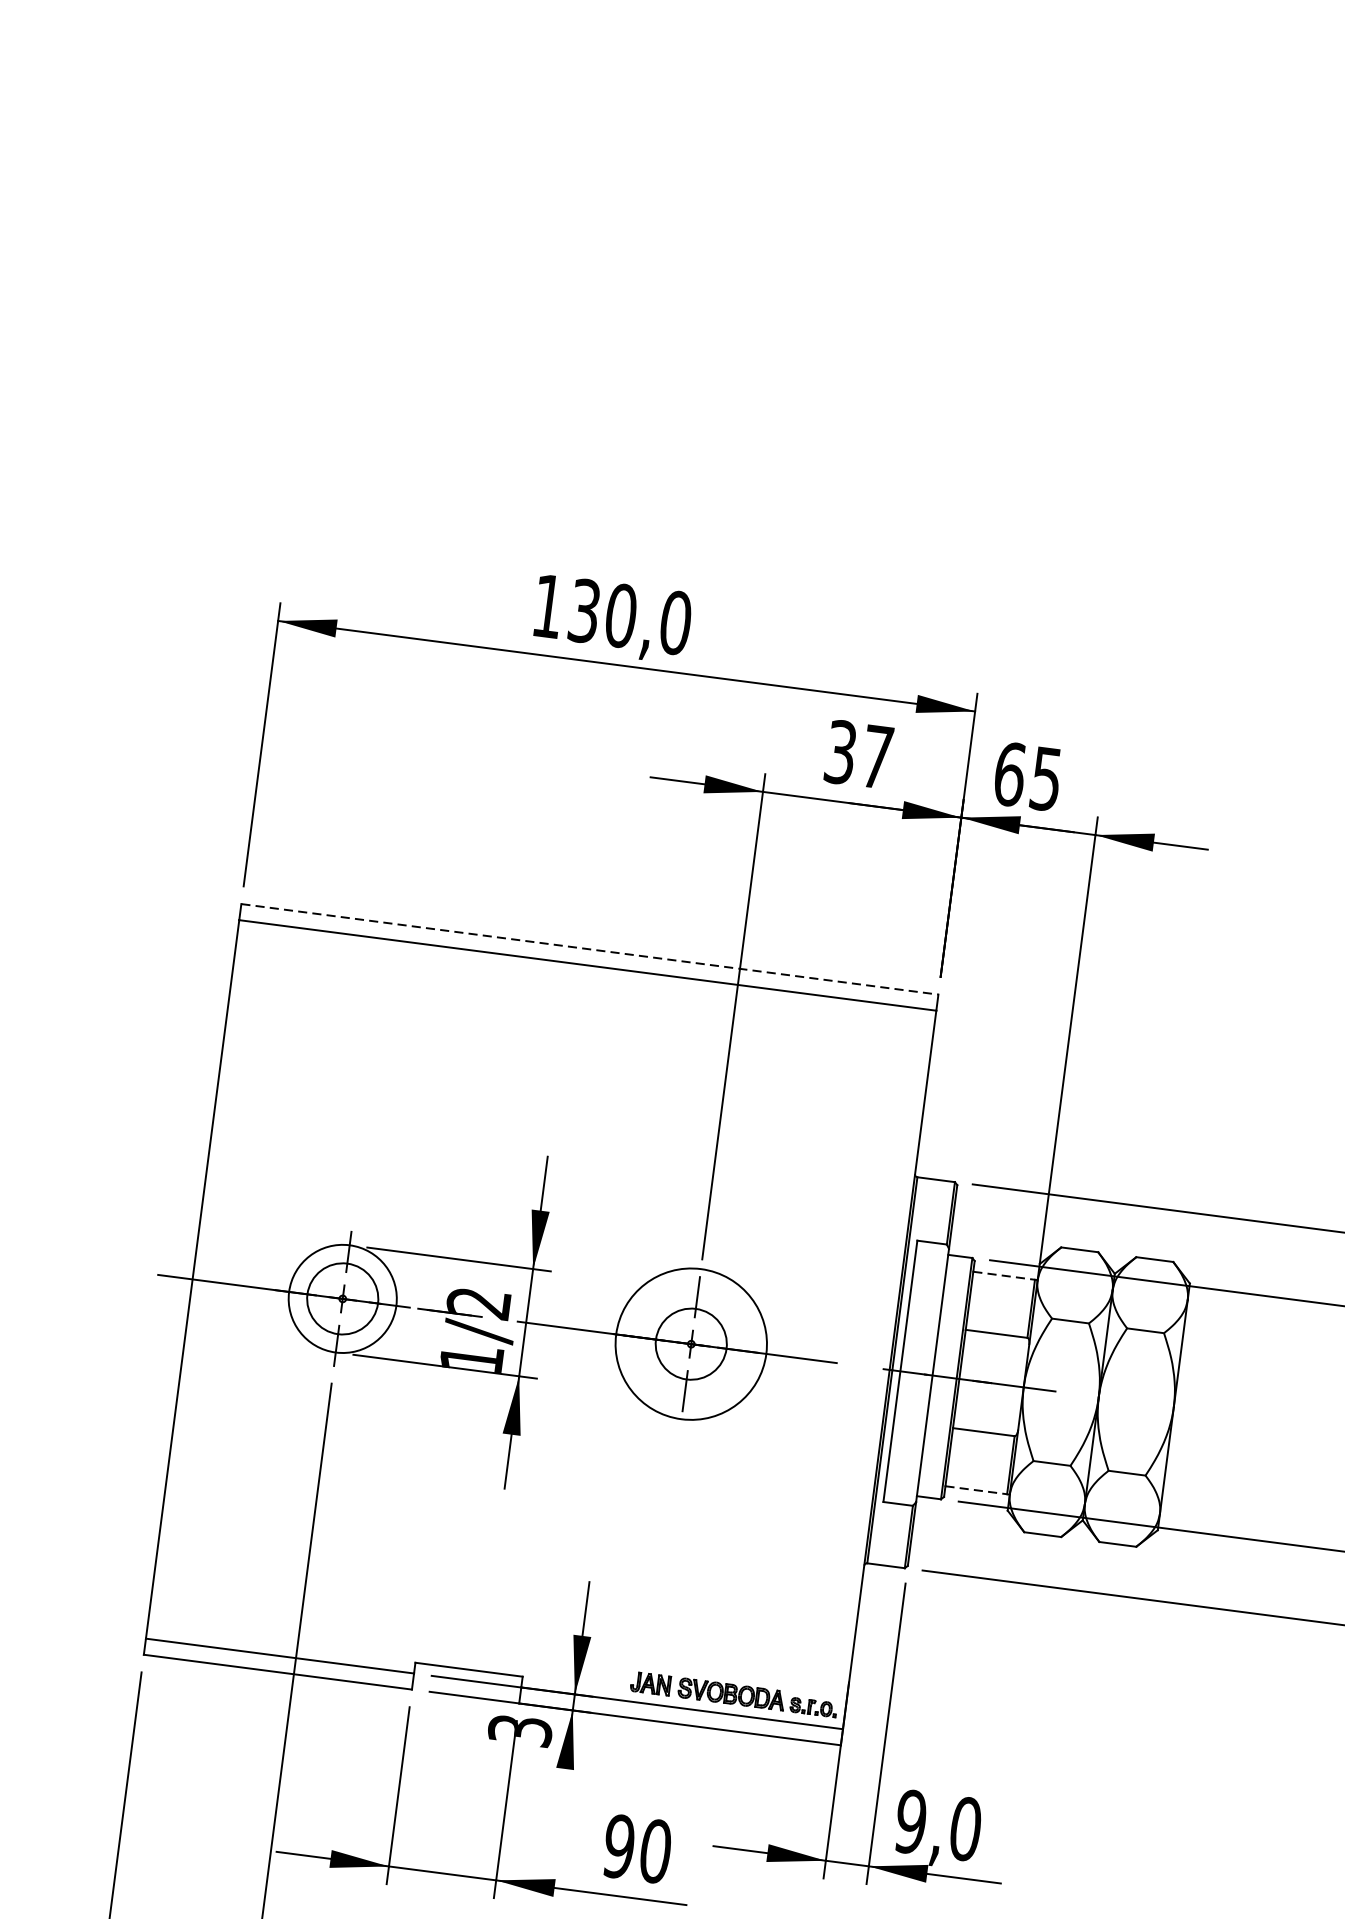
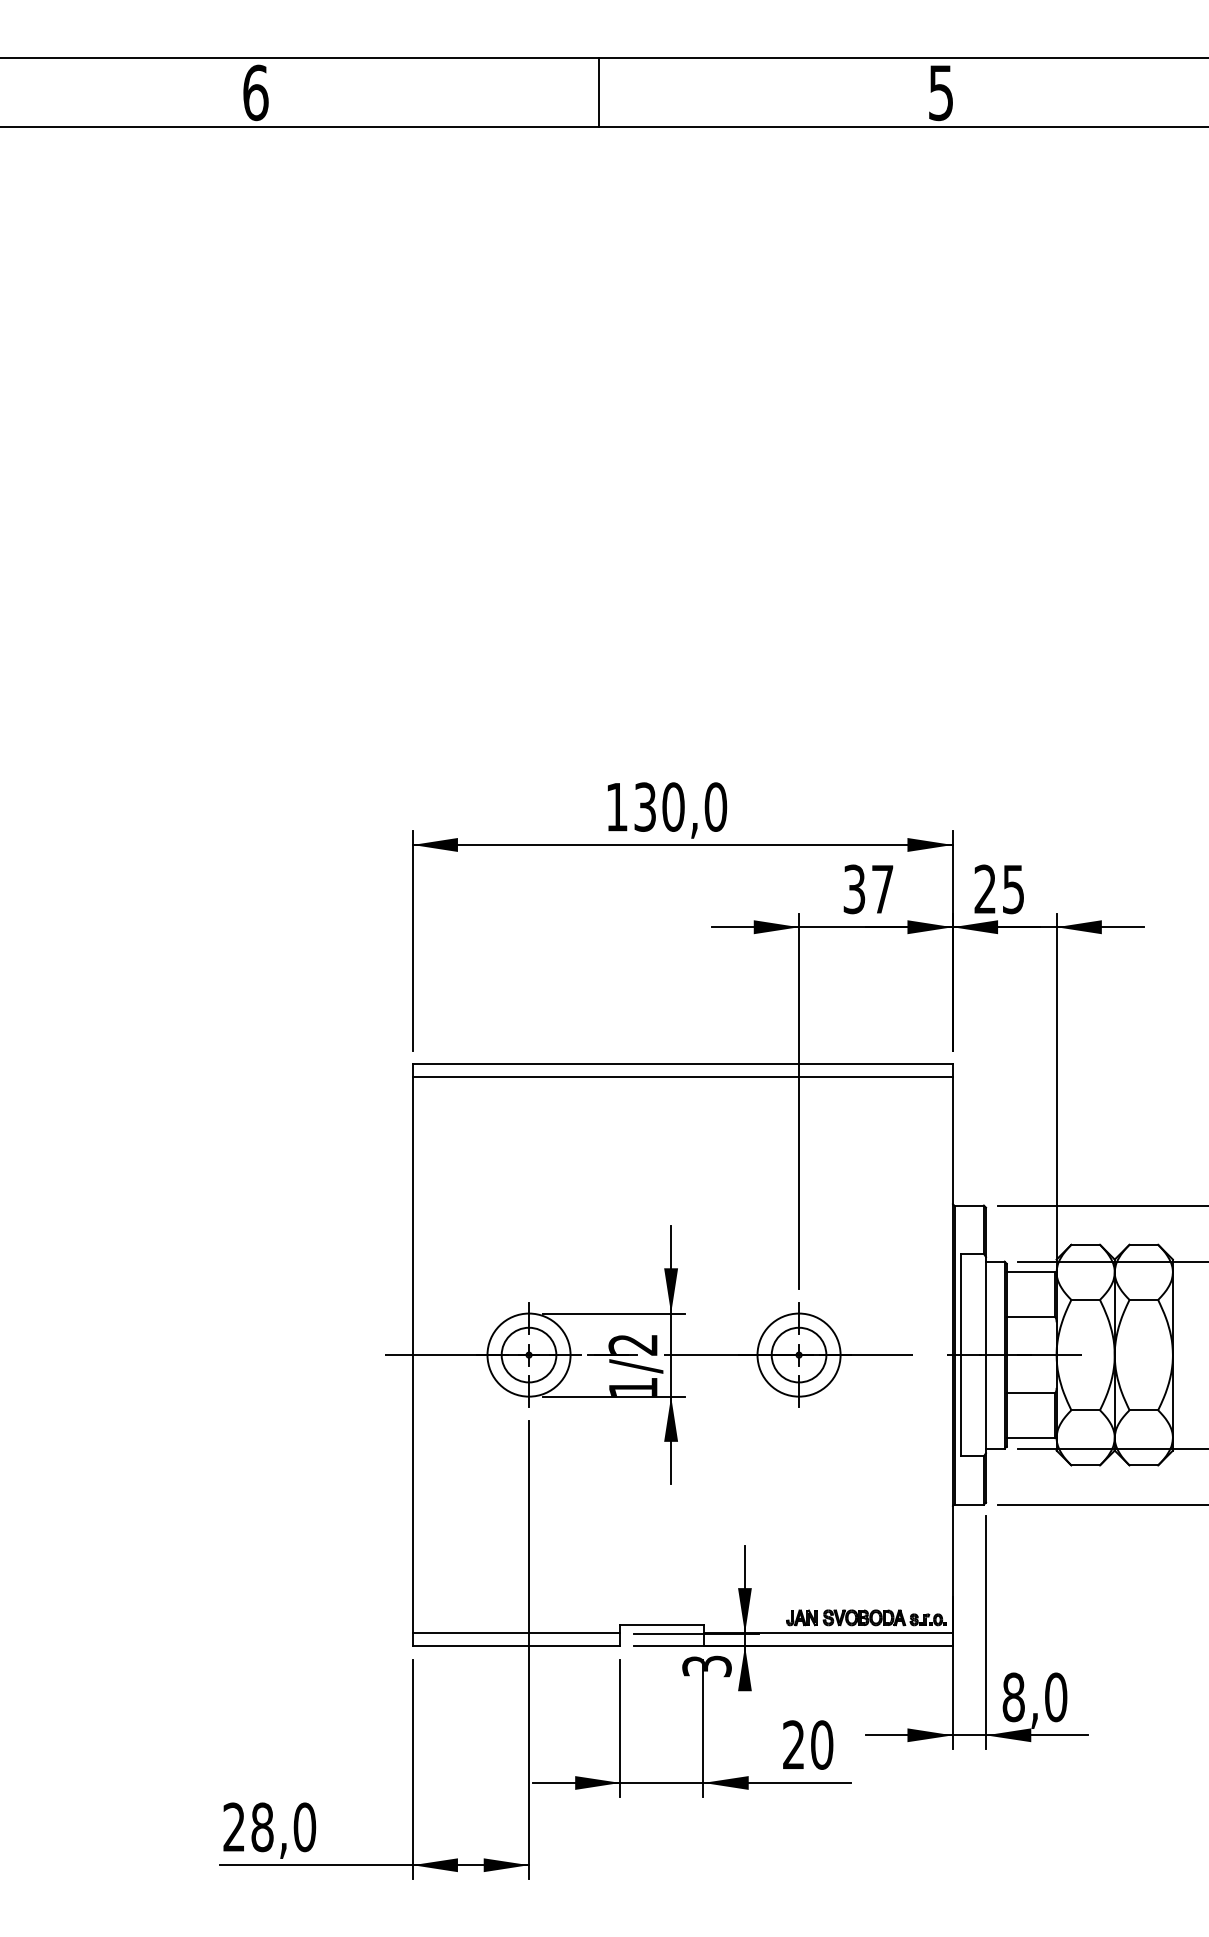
text: (1009, 774) -> (985, 889), 65 -> 25
line: (590, 949) -> (683, 1064), dashed -> solid
line: (1003, 1276) -> (1030, 1272), dashed -> solid
circle: (690, 1343) -> (798, 1354), size x0.71
line: (976, 1490) -> (1030, 1438), dashed -> solid
text: (910, 1822) -> (1013, 1697), 9,0 -> 8,0
text: (618, 1845) -> (793, 1744), 90 -> 20

